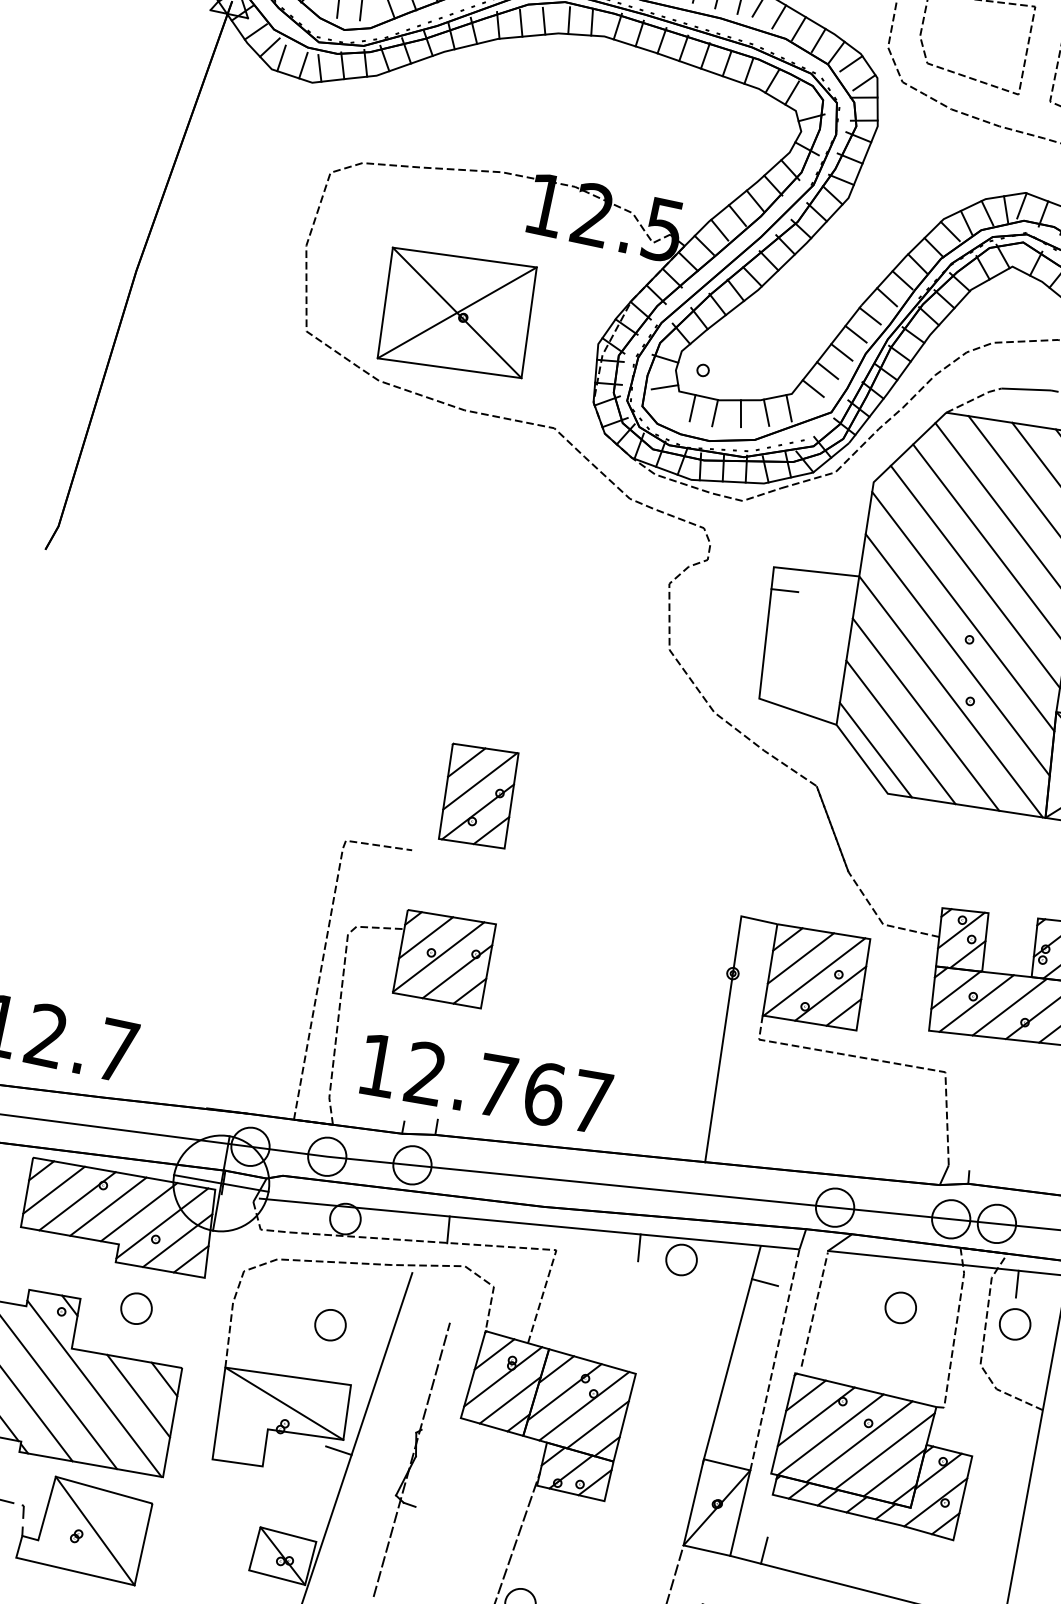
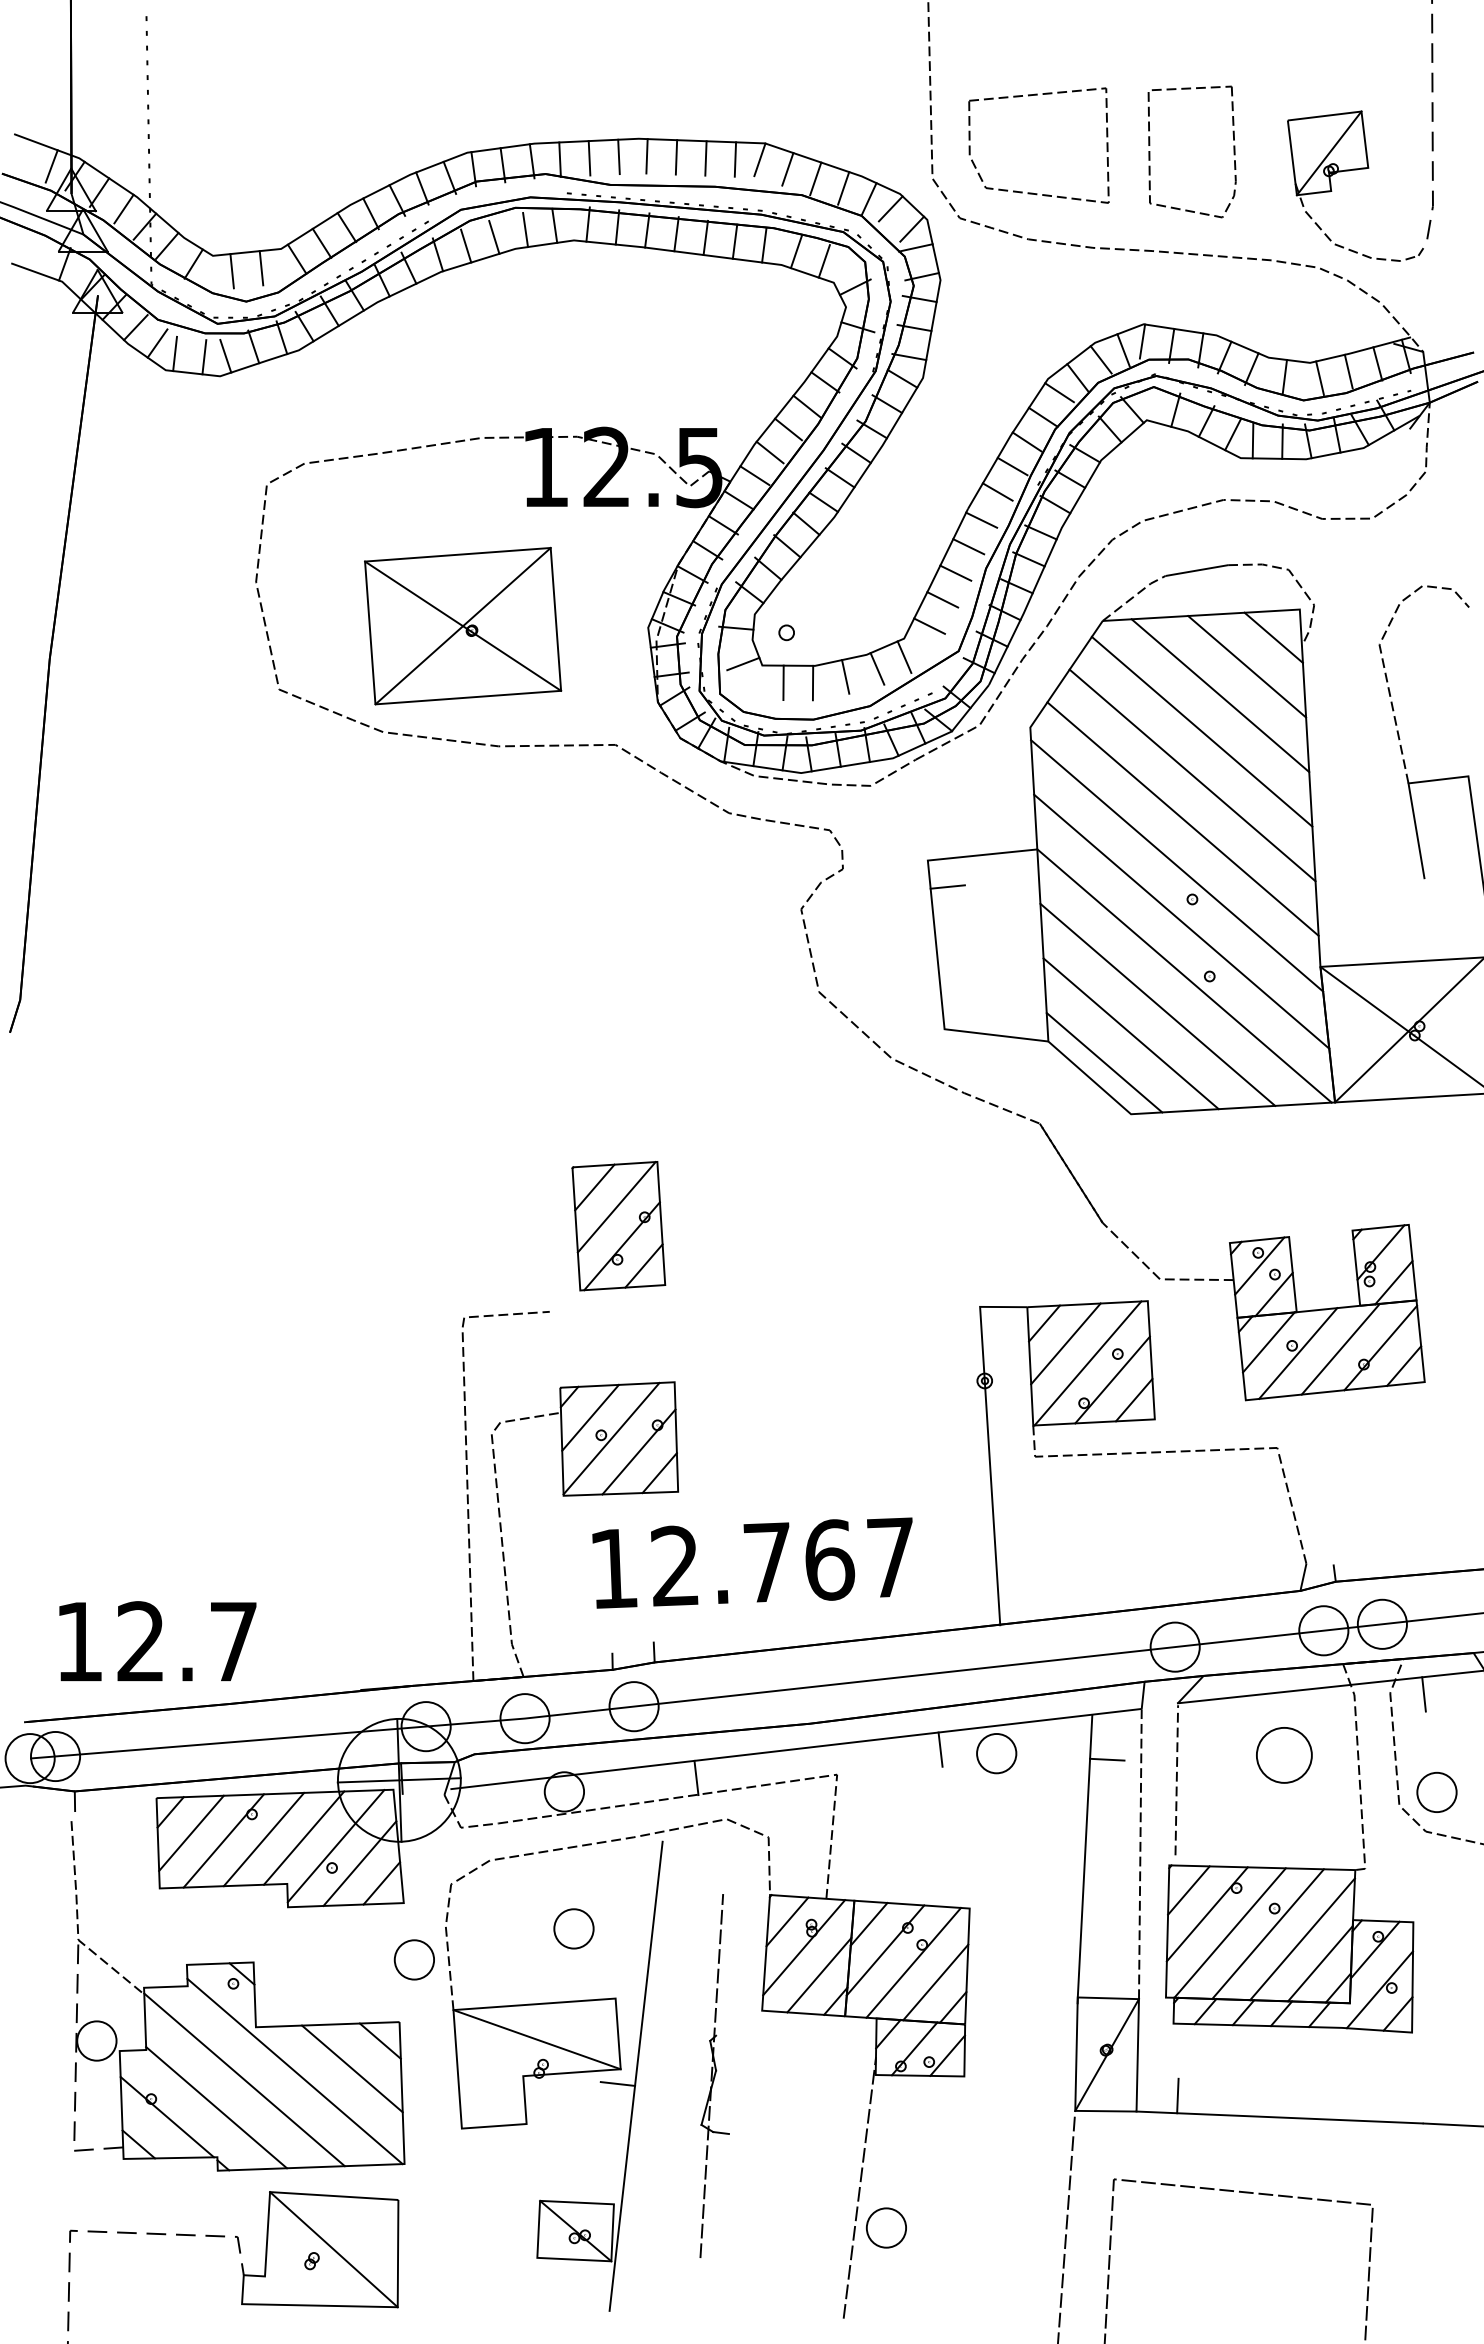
text: (485, 1083) -> (752, 1562), moved
part: (900, 1307) -> (1283, 1754), size x1.4
part: (135, 1308) -> (413, 1959), moved
part: (1014, 1323) -> (1436, 1791), moved

